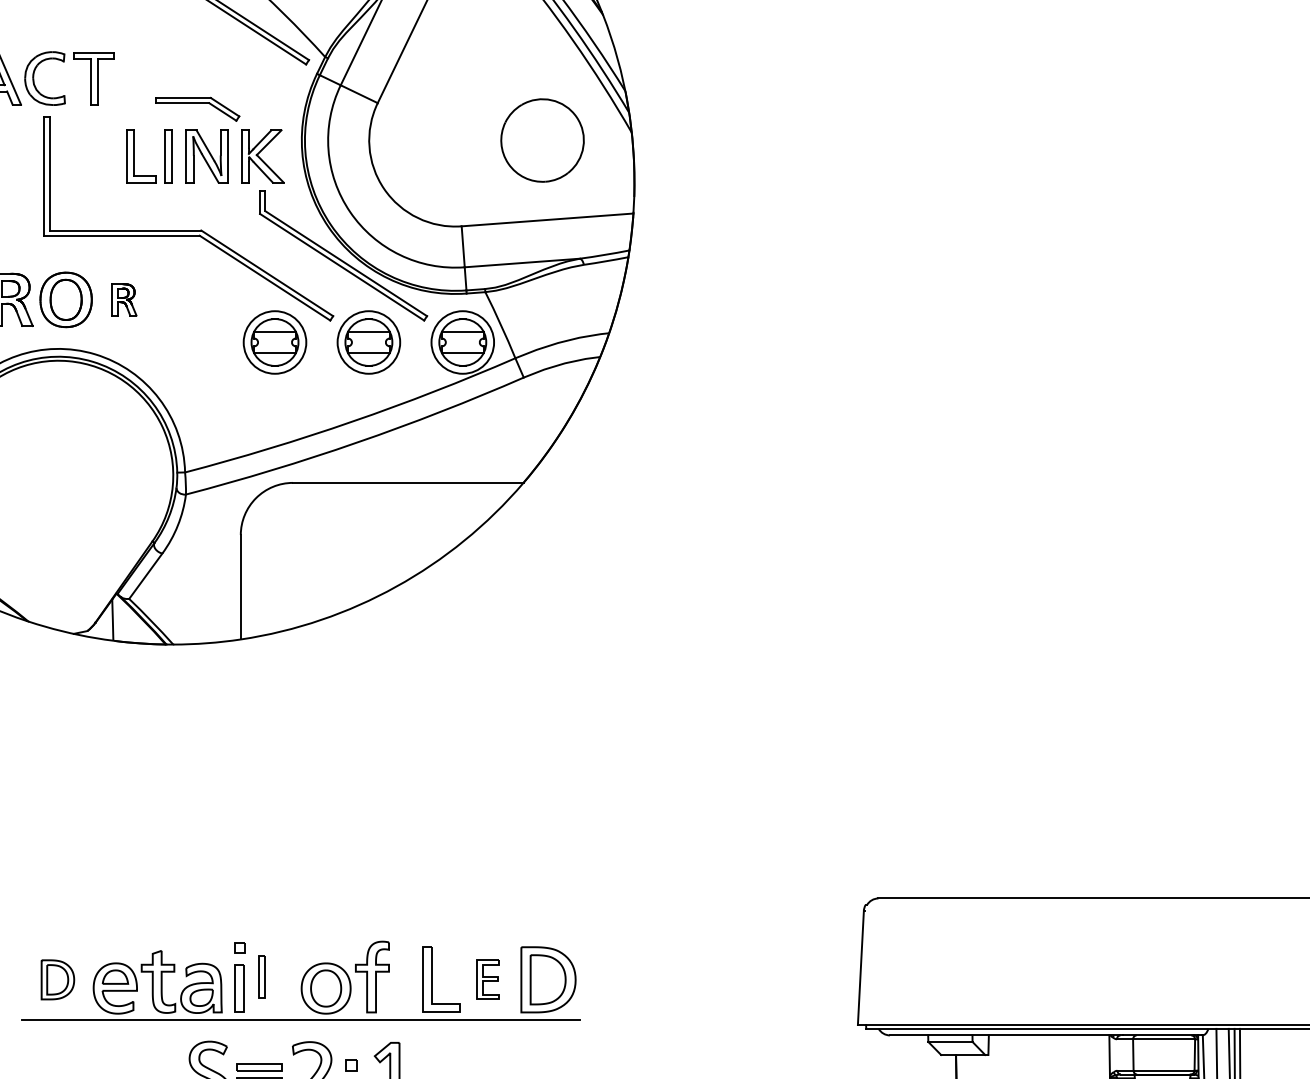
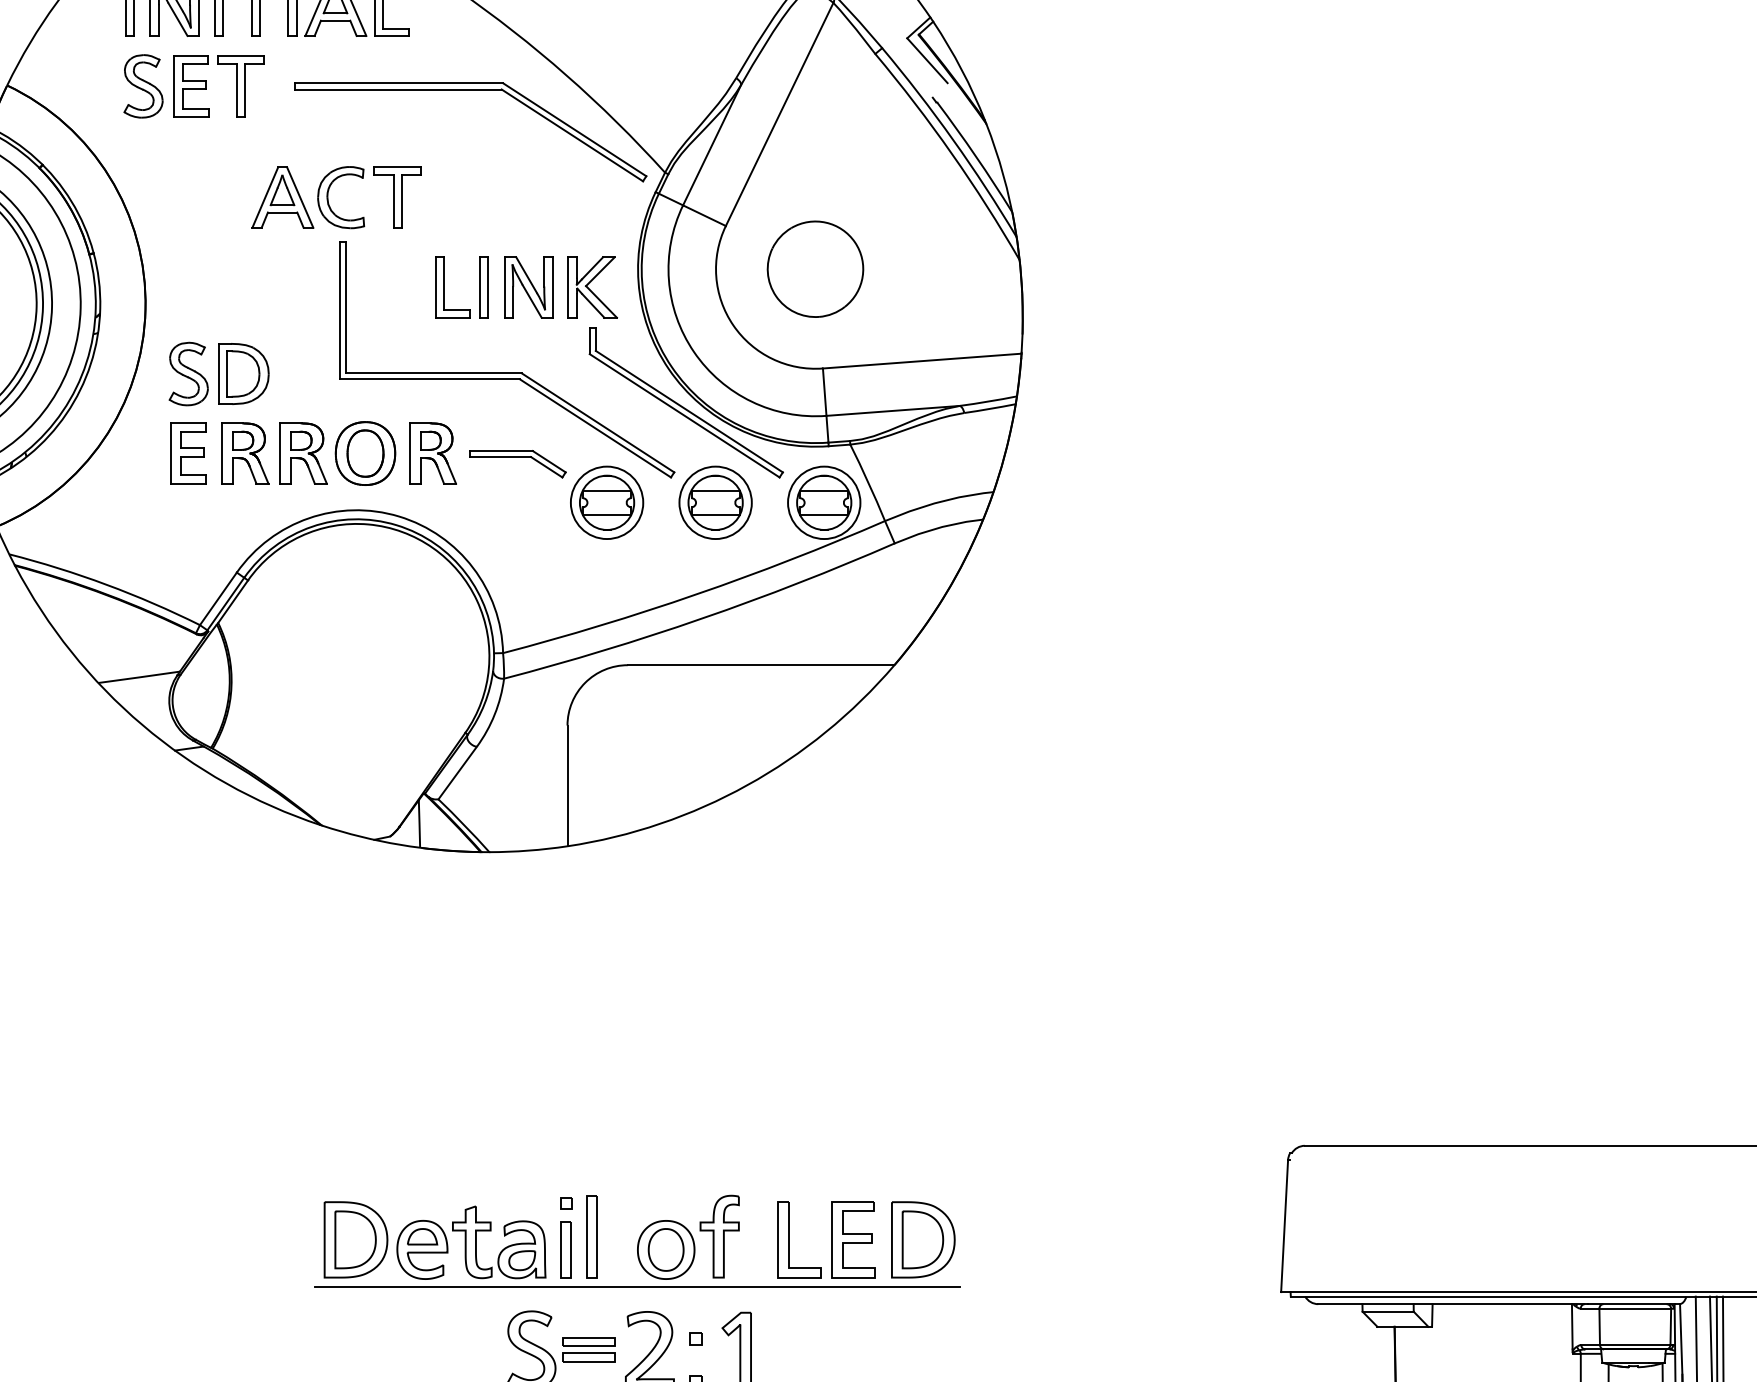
part: (197, 103) -> (517, 457), moved
part: (542, 139) -> (815, 268), moved
part: (124, 299) -> (432, 453), size x1.67
part: (261, 976) -> (591, 1236), size x1.67
part: (57, 979) -> (355, 1239), size x1.67
part: (488, 979) -> (853, 1239), size x1.67

